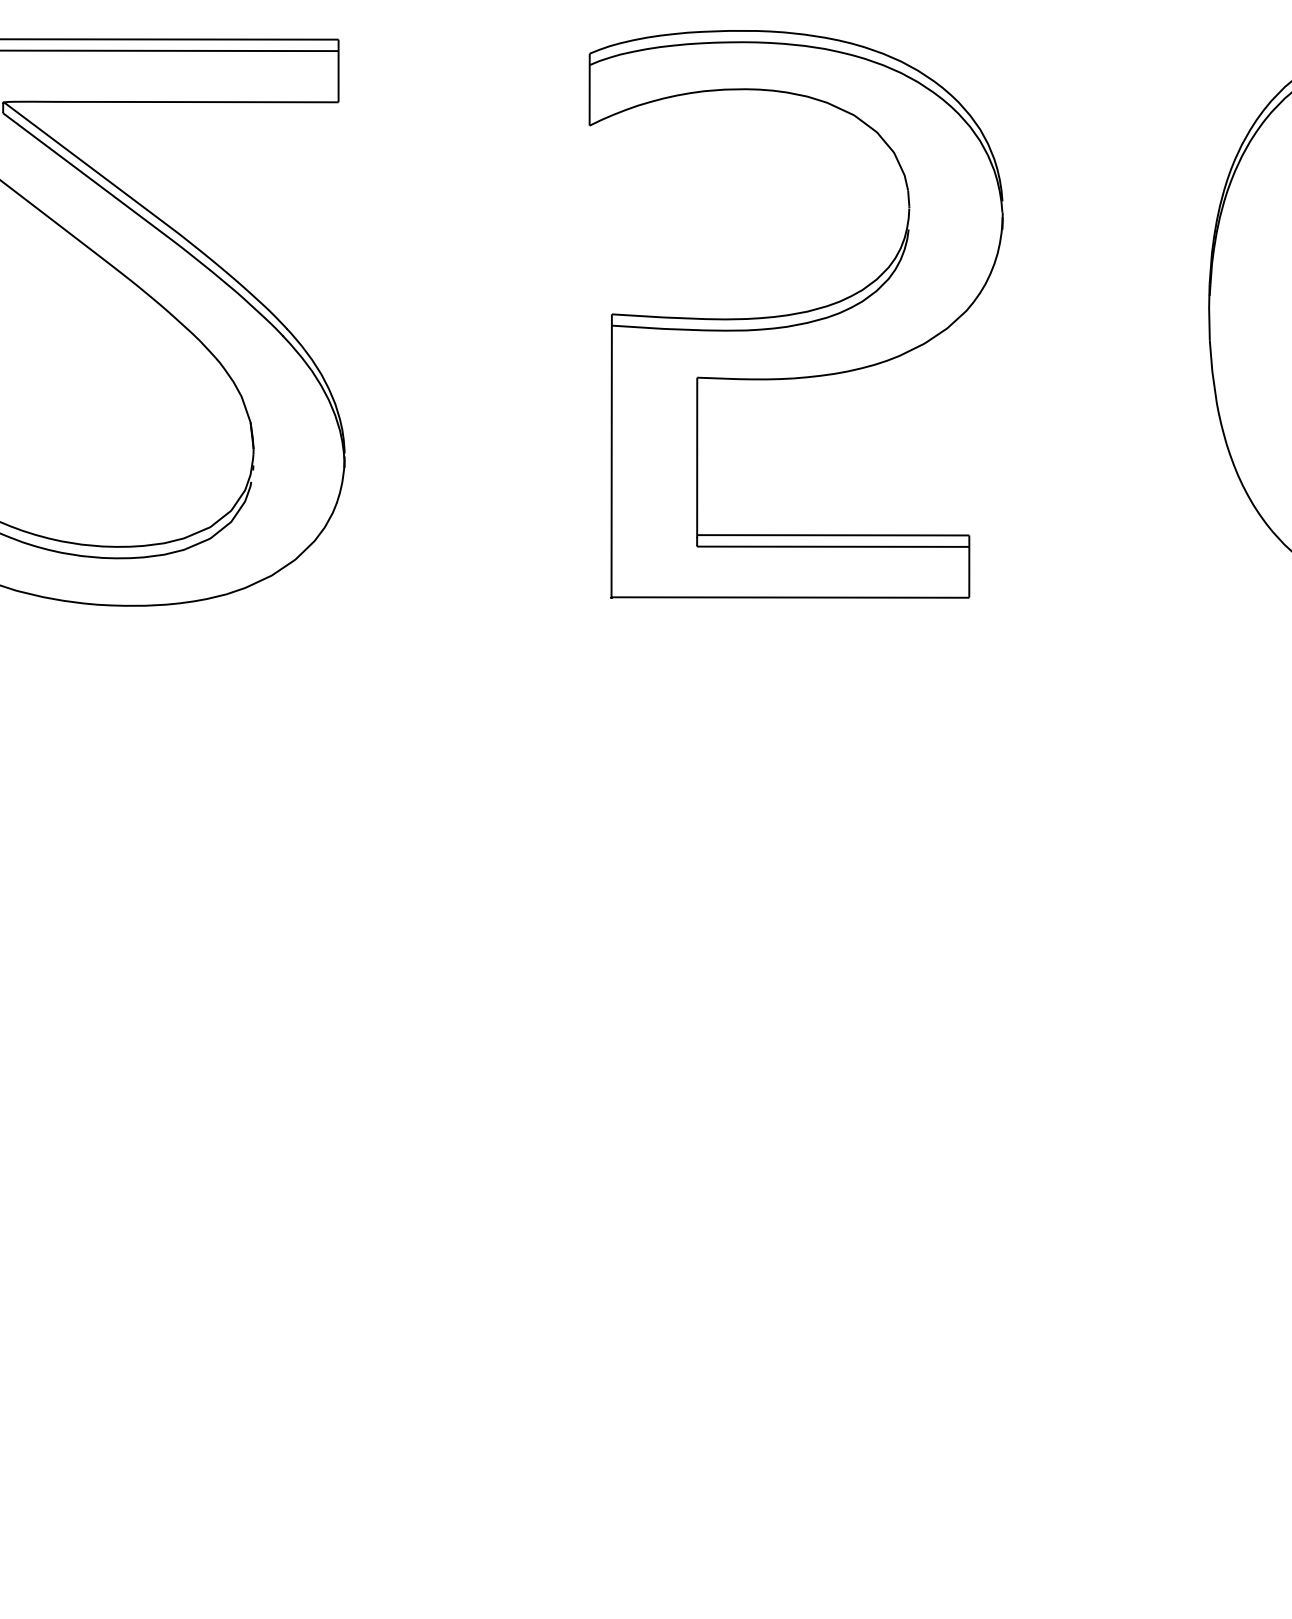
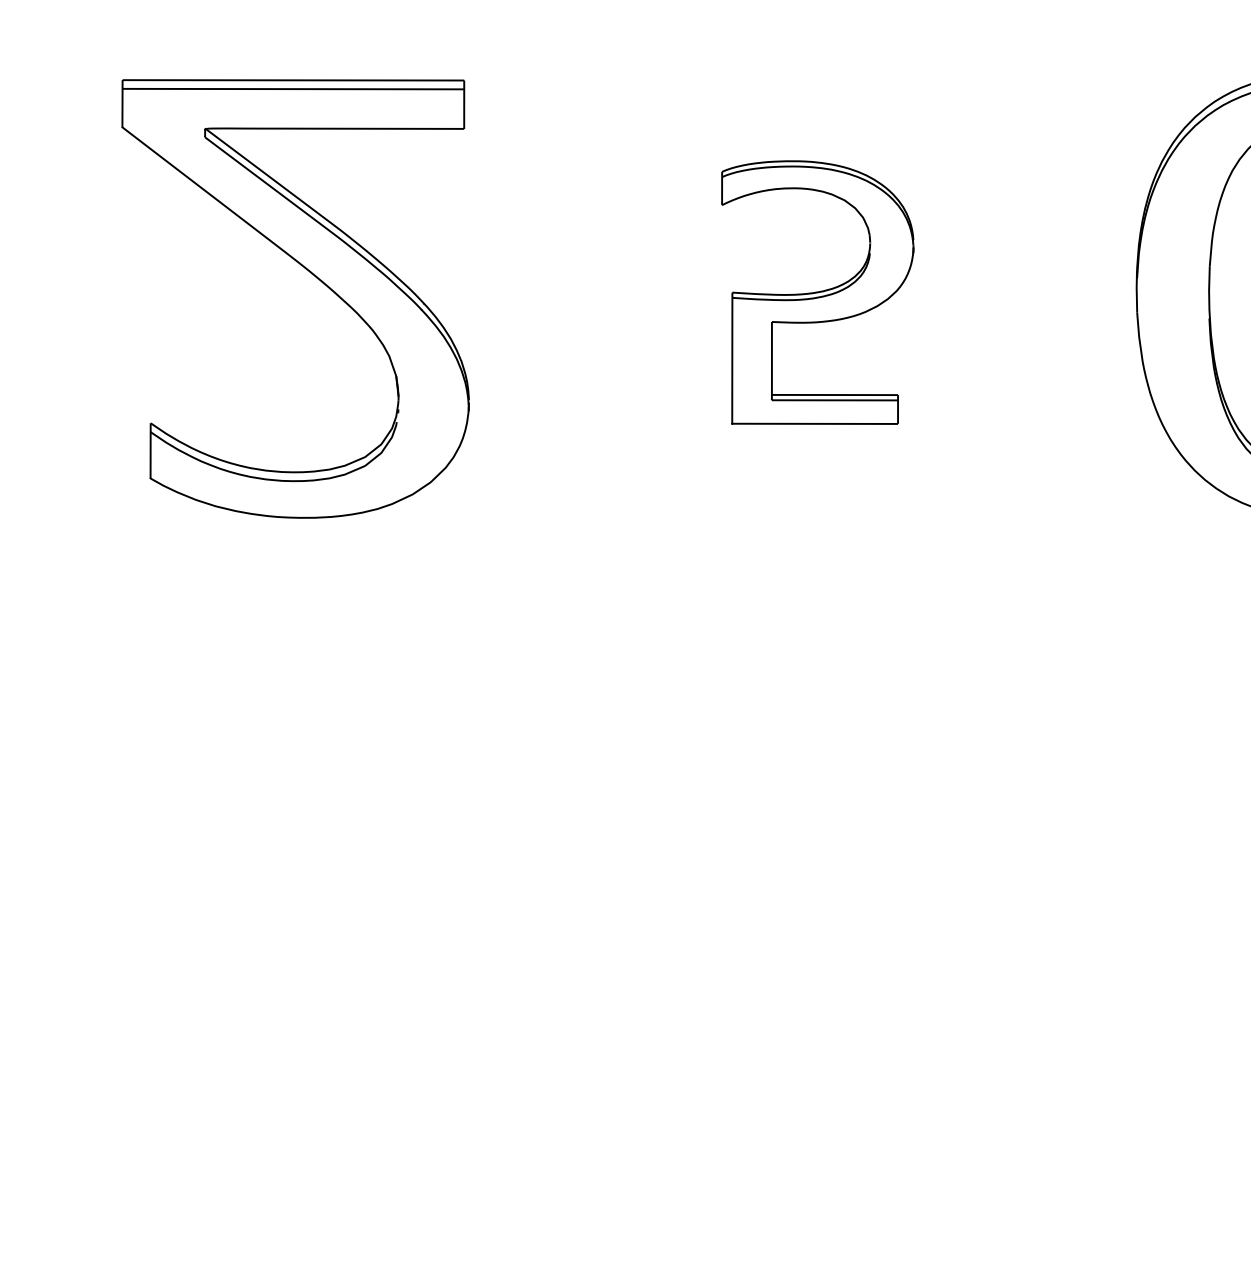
part: (795, 314) -> (817, 292), size x0.6

